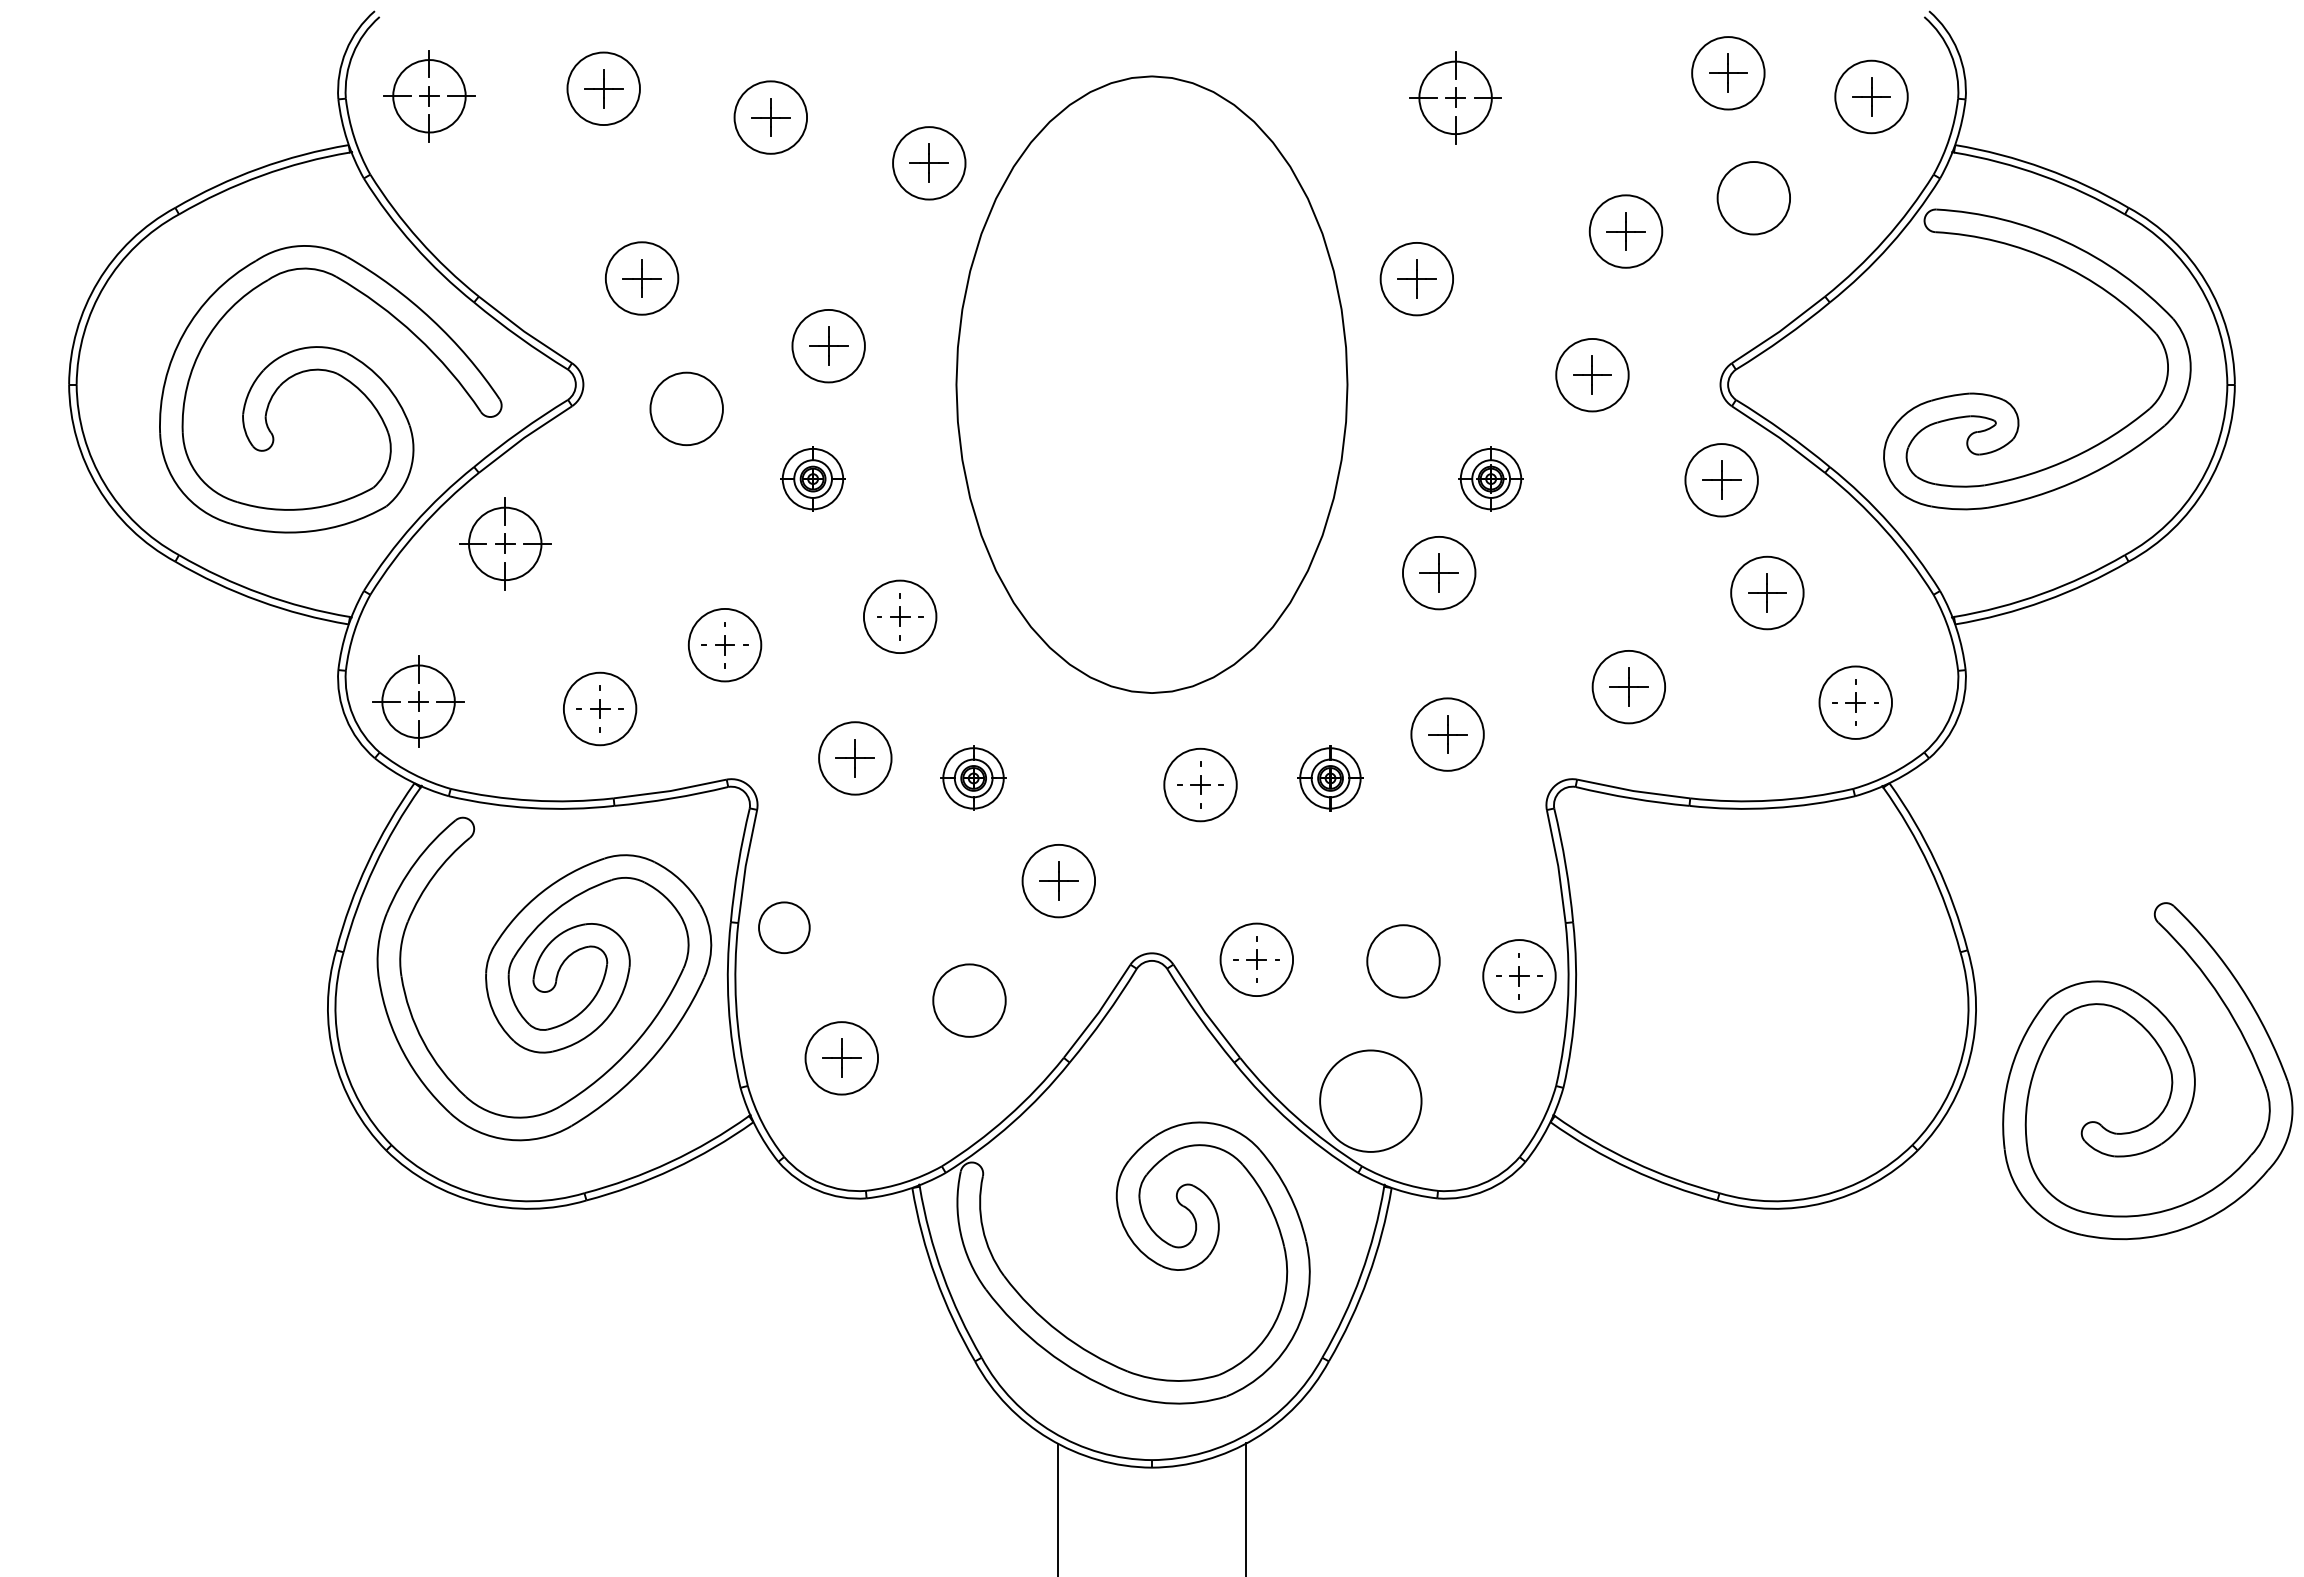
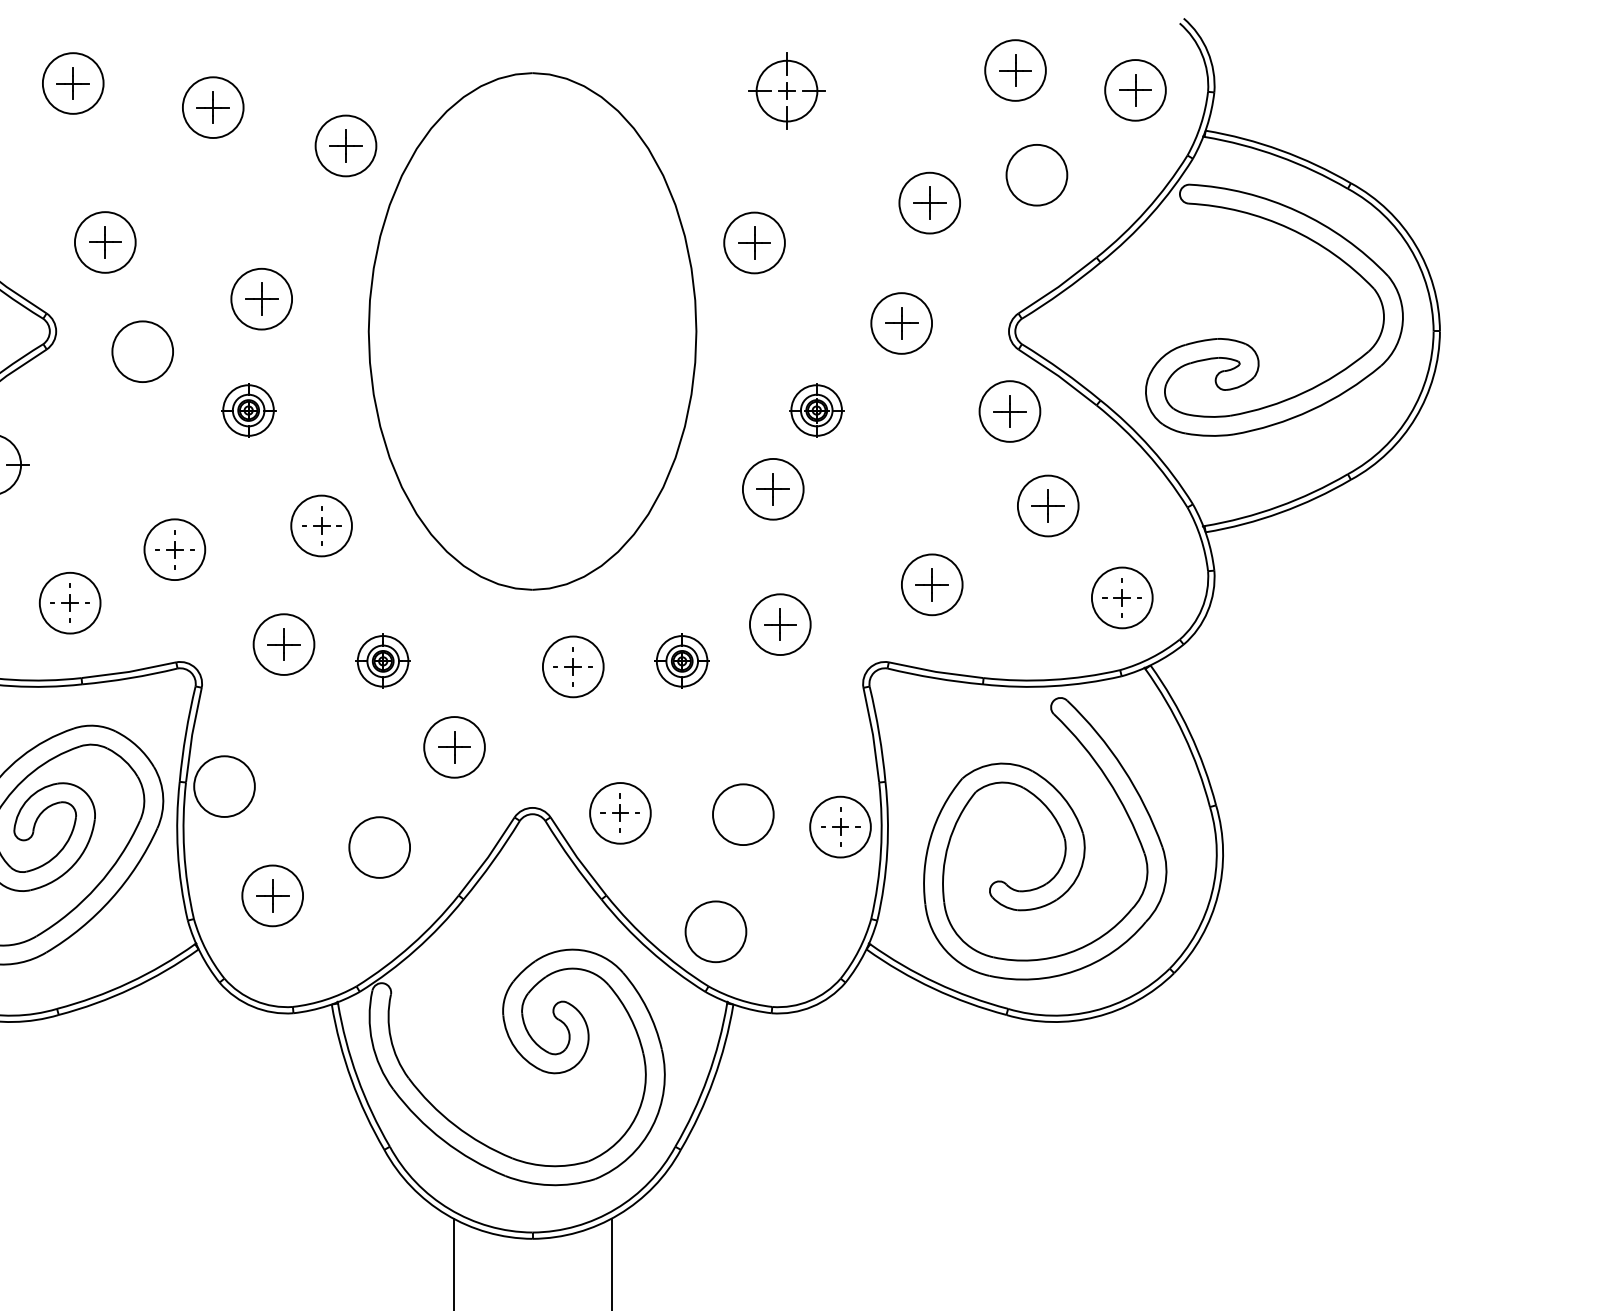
circle: (784, 927) -> (224, 786), size x1.43
part: (2166, 1062) -> (1060, 831), moved
circle: (1370, 1100) -> (715, 931), size x0.71

